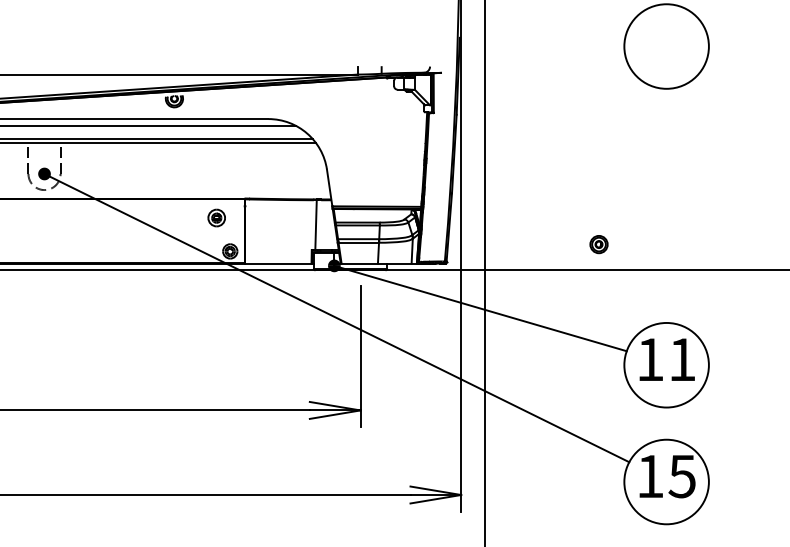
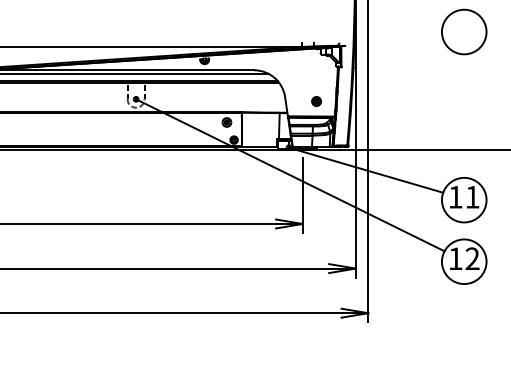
part: (598, 244) -> (316, 101), moved
text: (682, 475) -> (472, 258), 15 -> 12

